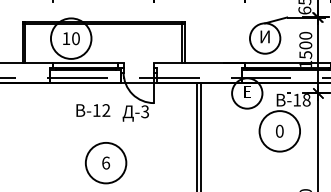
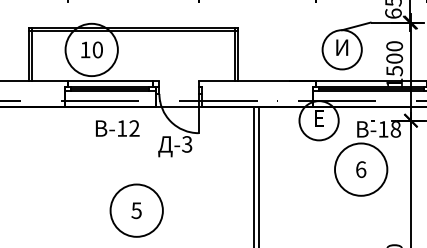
text: (93, 110) -> (117, 128), moved
text: (279, 130) -> (360, 168), 0 -> 6
text: (106, 162) -> (137, 209), 6 -> 5

